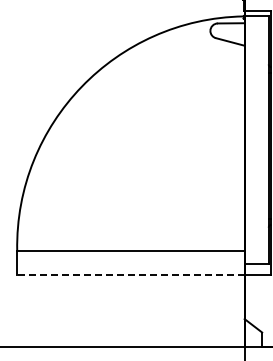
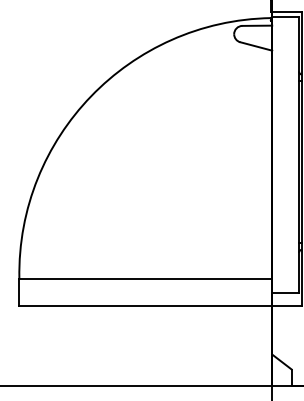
line: (130, 275) -> (145, 306), dashed -> solid

